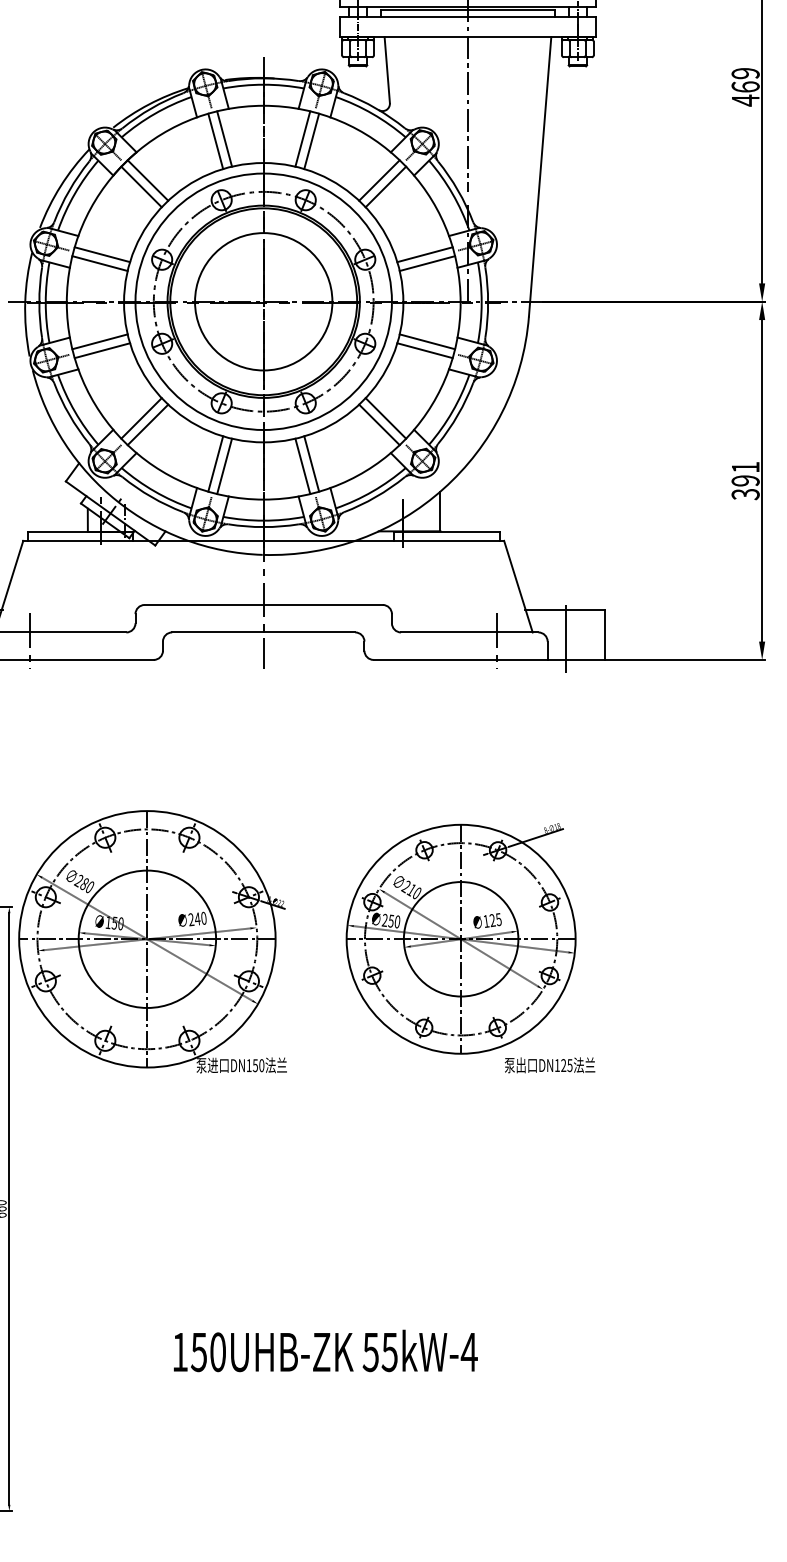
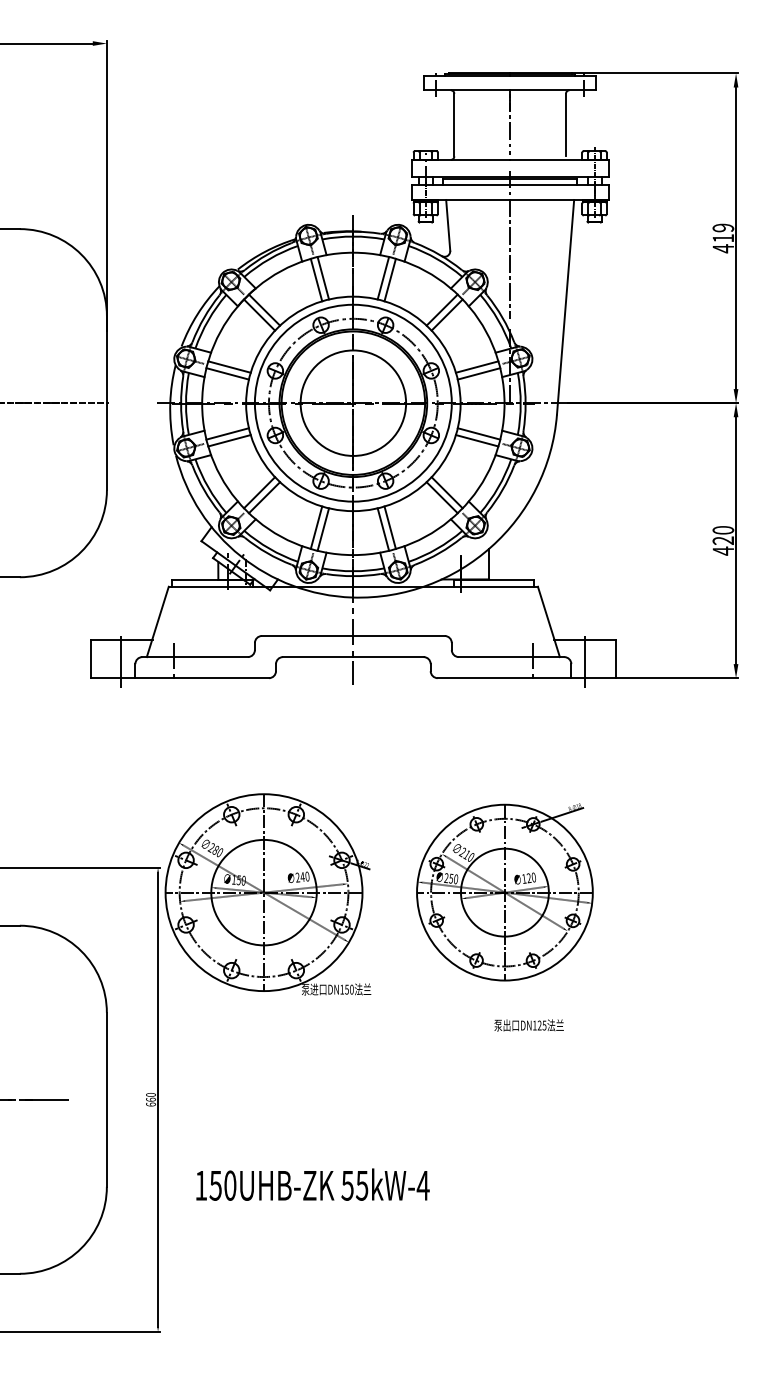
text: (745, 87) -> (723, 238), 469 -> 419
text: (745, 480) -> (723, 540), 391 -> 420
text: (498, 919) -> (533, 877), 125 -> 120
text: (549, 1065) -> (528, 1025), moved
text: (325, 1350) -> (312, 1184), moved

